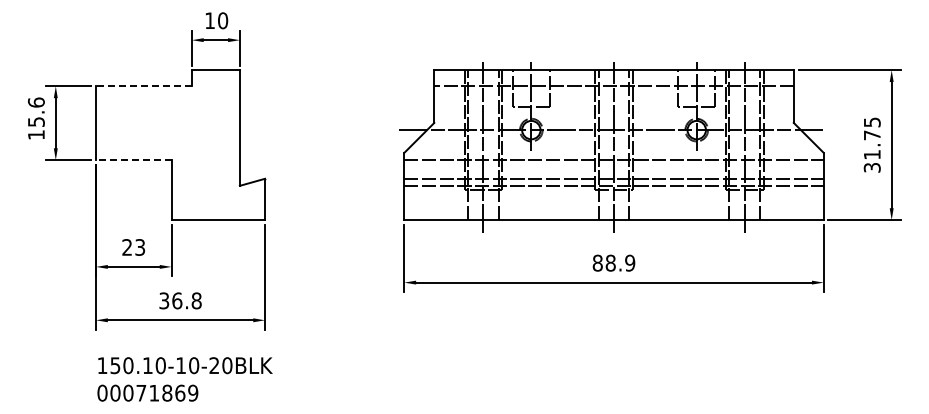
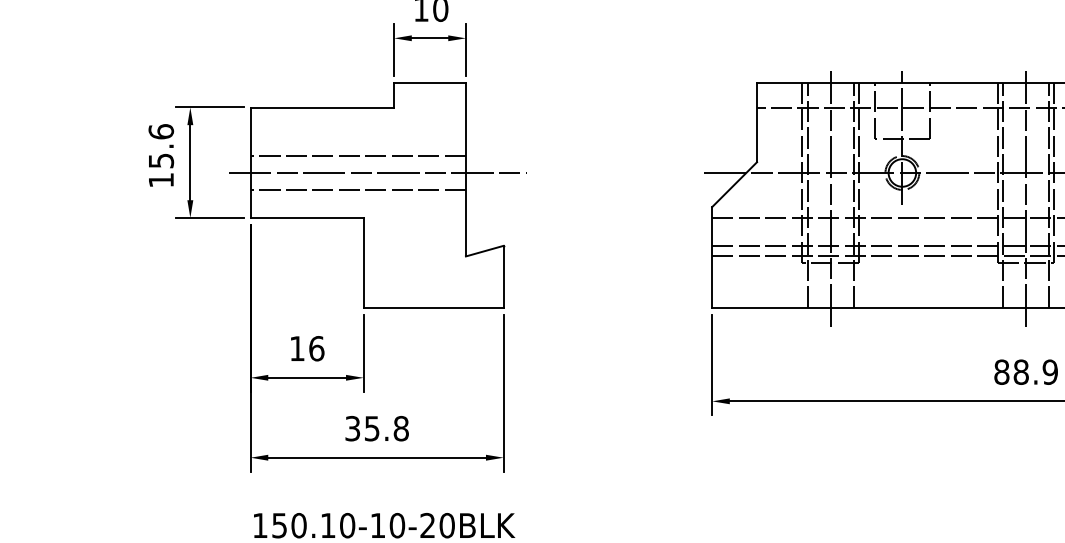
line: (144, 86) -> (323, 107), dashed -> solid
line: (167, 118) -> (357, 155), added
line: (180, 130) -> (377, 173), added
line: (167, 141) -> (357, 190), added
line: (133, 160) -> (306, 218), dashed -> solid
text: (133, 247) -> (306, 348), 23 -> 16
text: (177, 300) -> (372, 428), 36.8 -> 35.8

